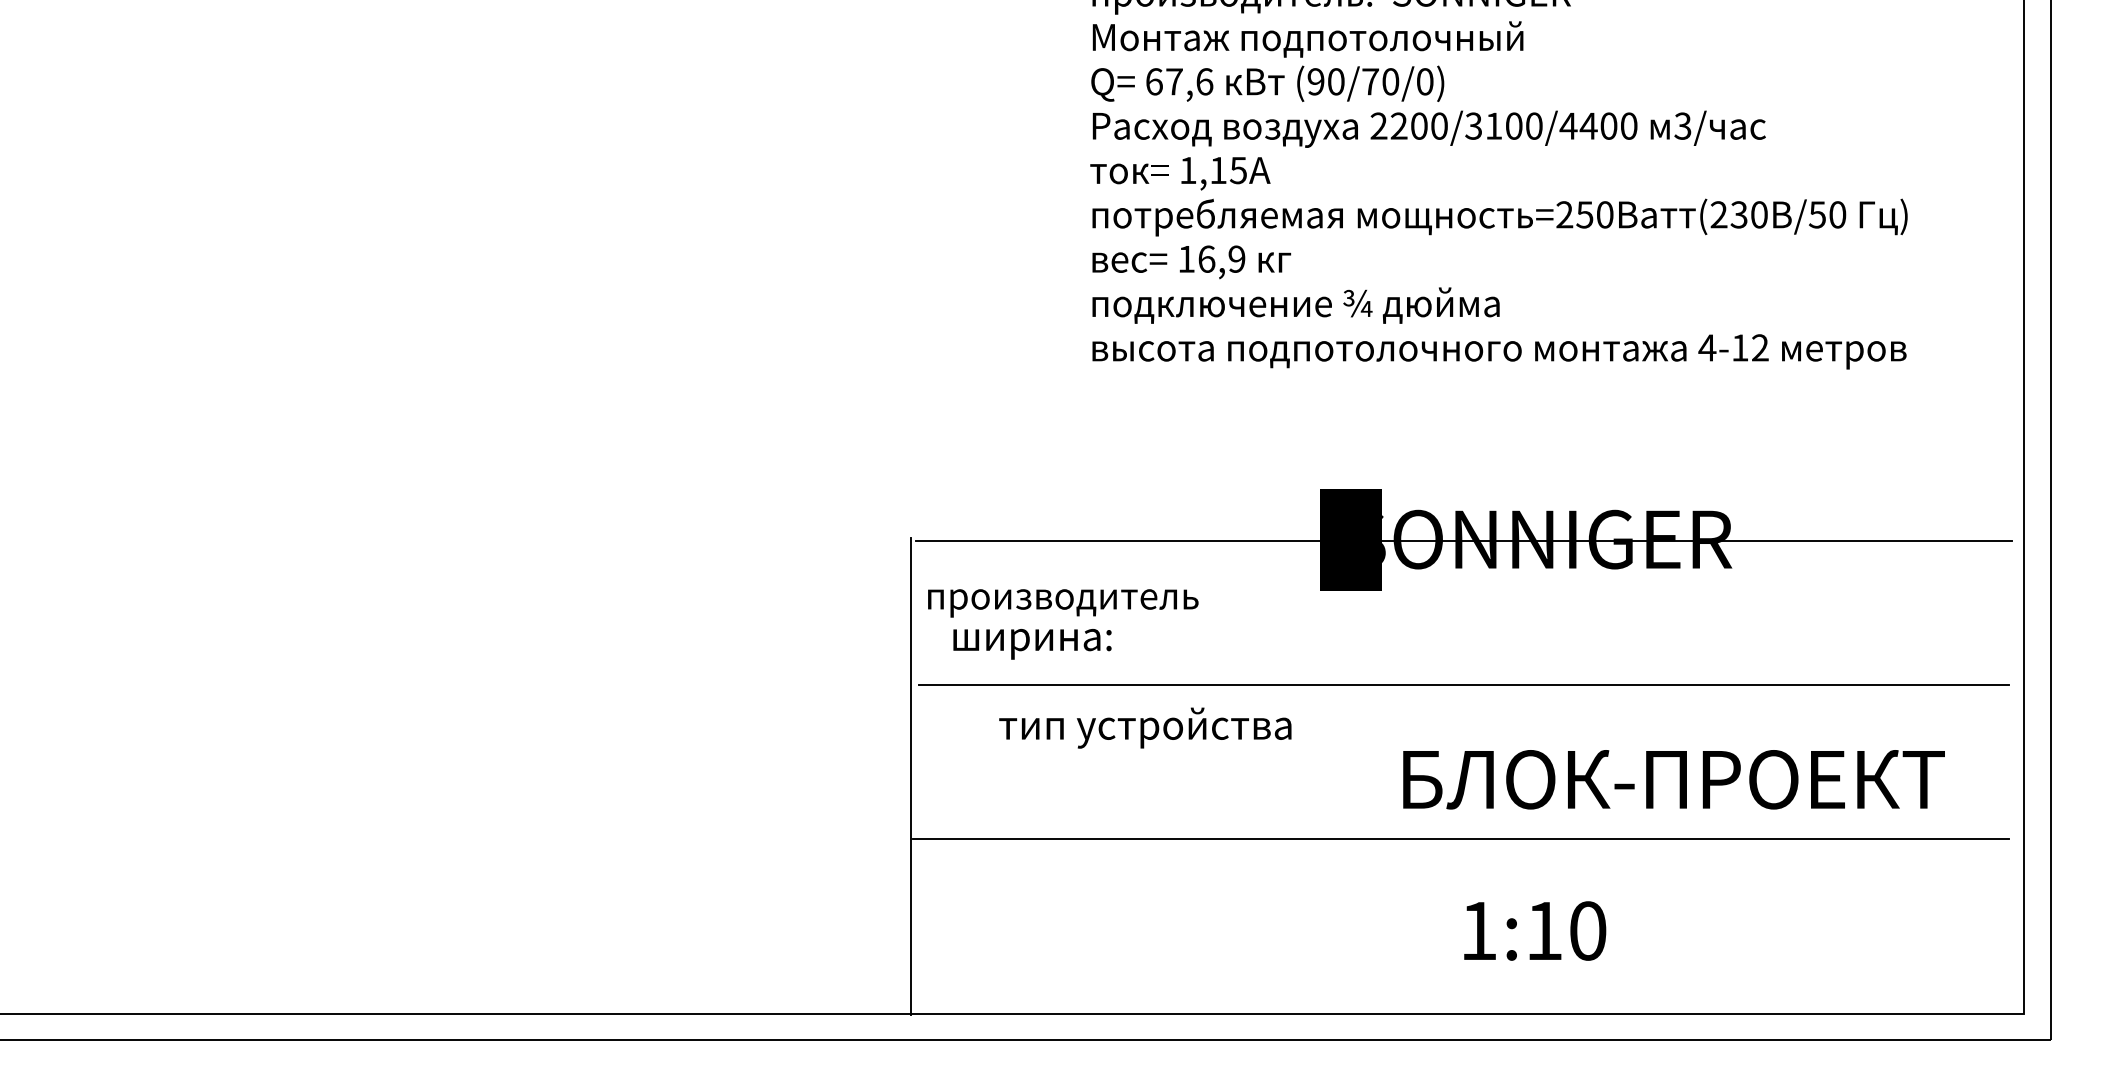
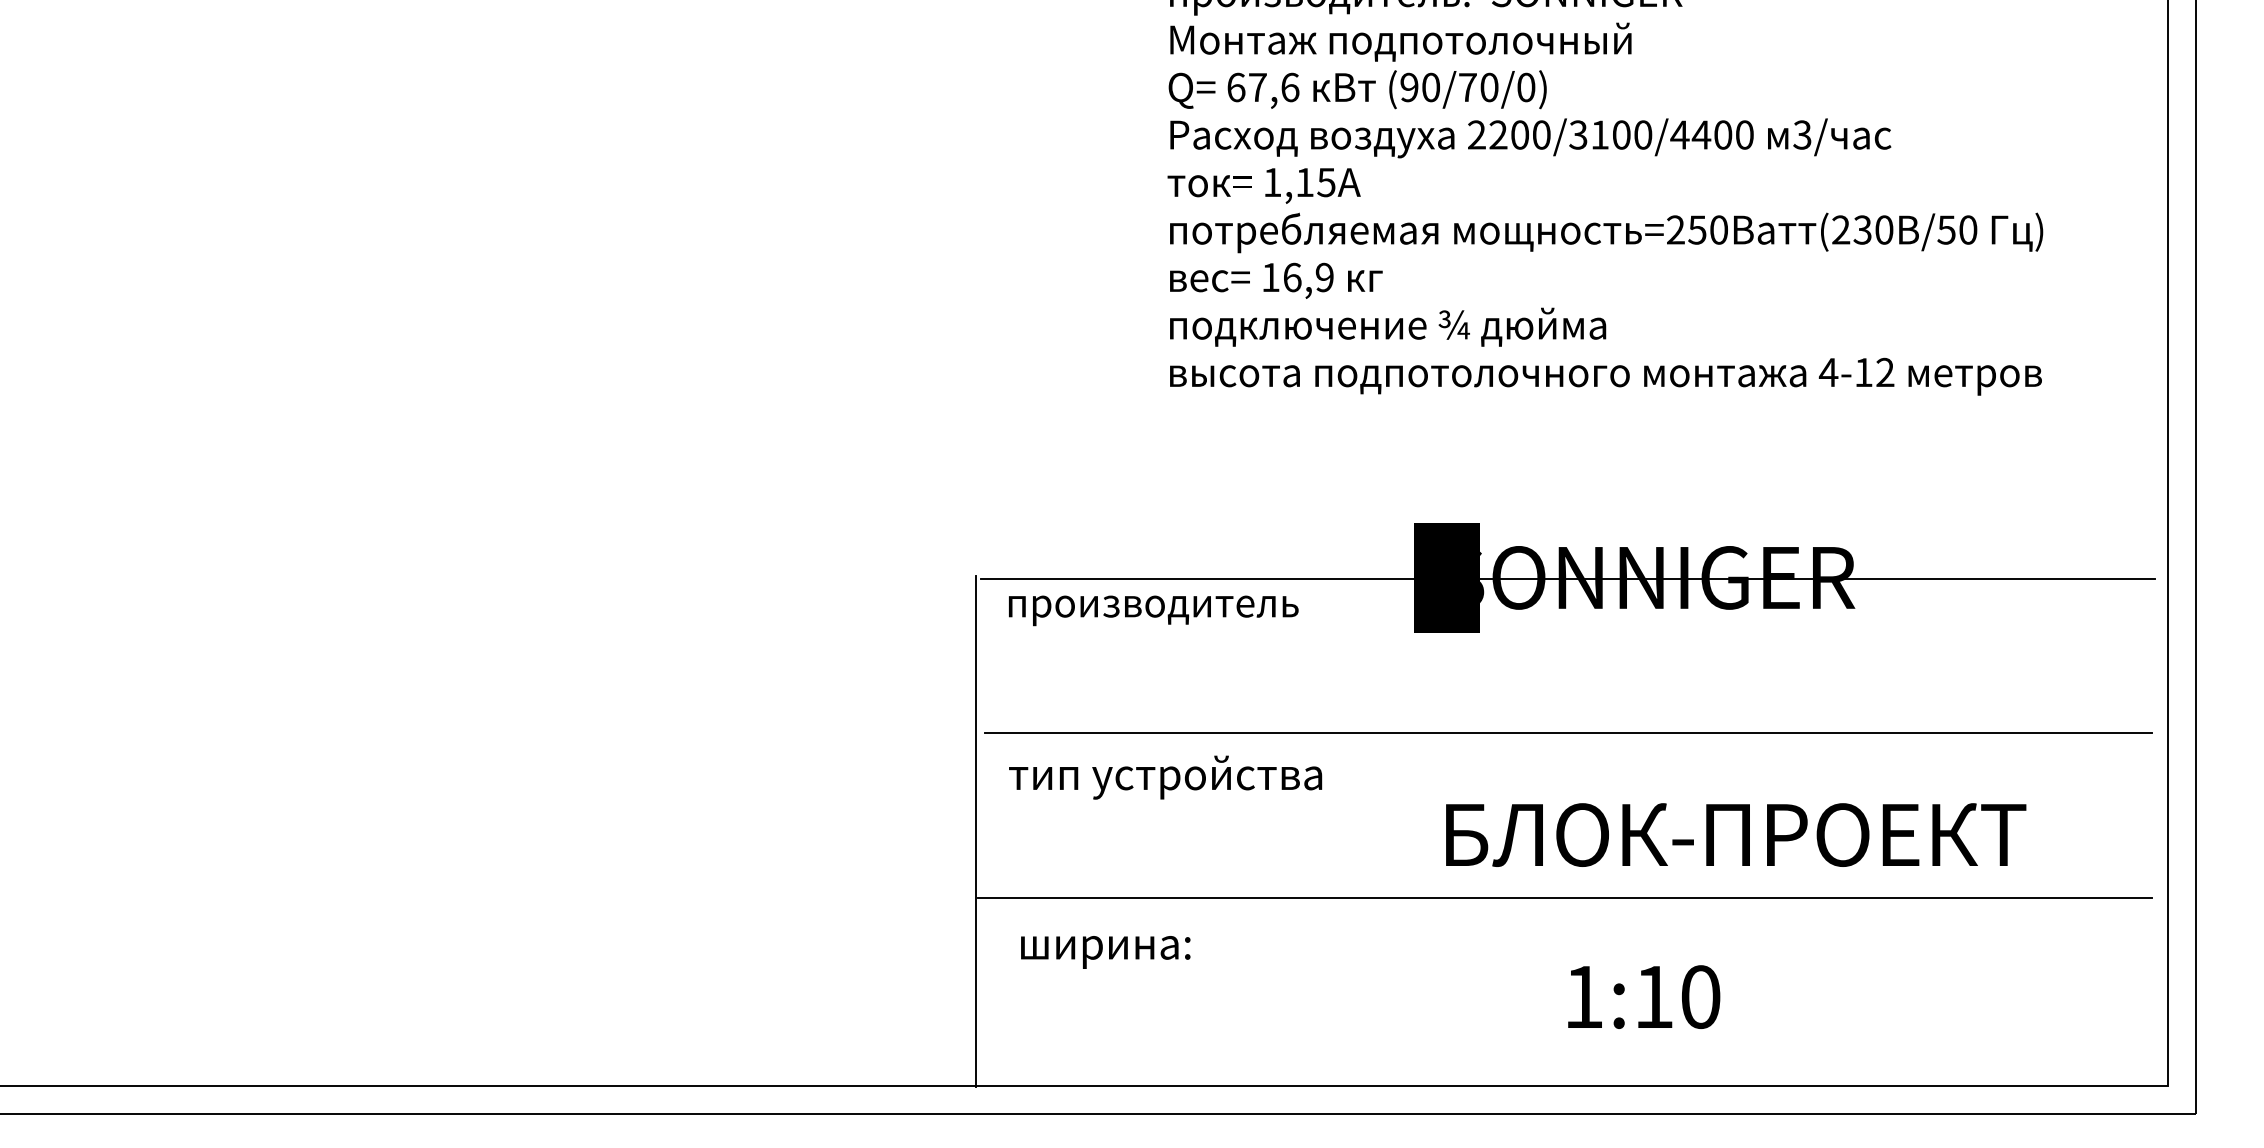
text: (1063, 603) -> (1153, 610), moved
text: (1032, 644) -> (1105, 952), moved
text: (1145, 727) -> (1165, 776), moved
text: (1673, 779) -> (1735, 834), moved

